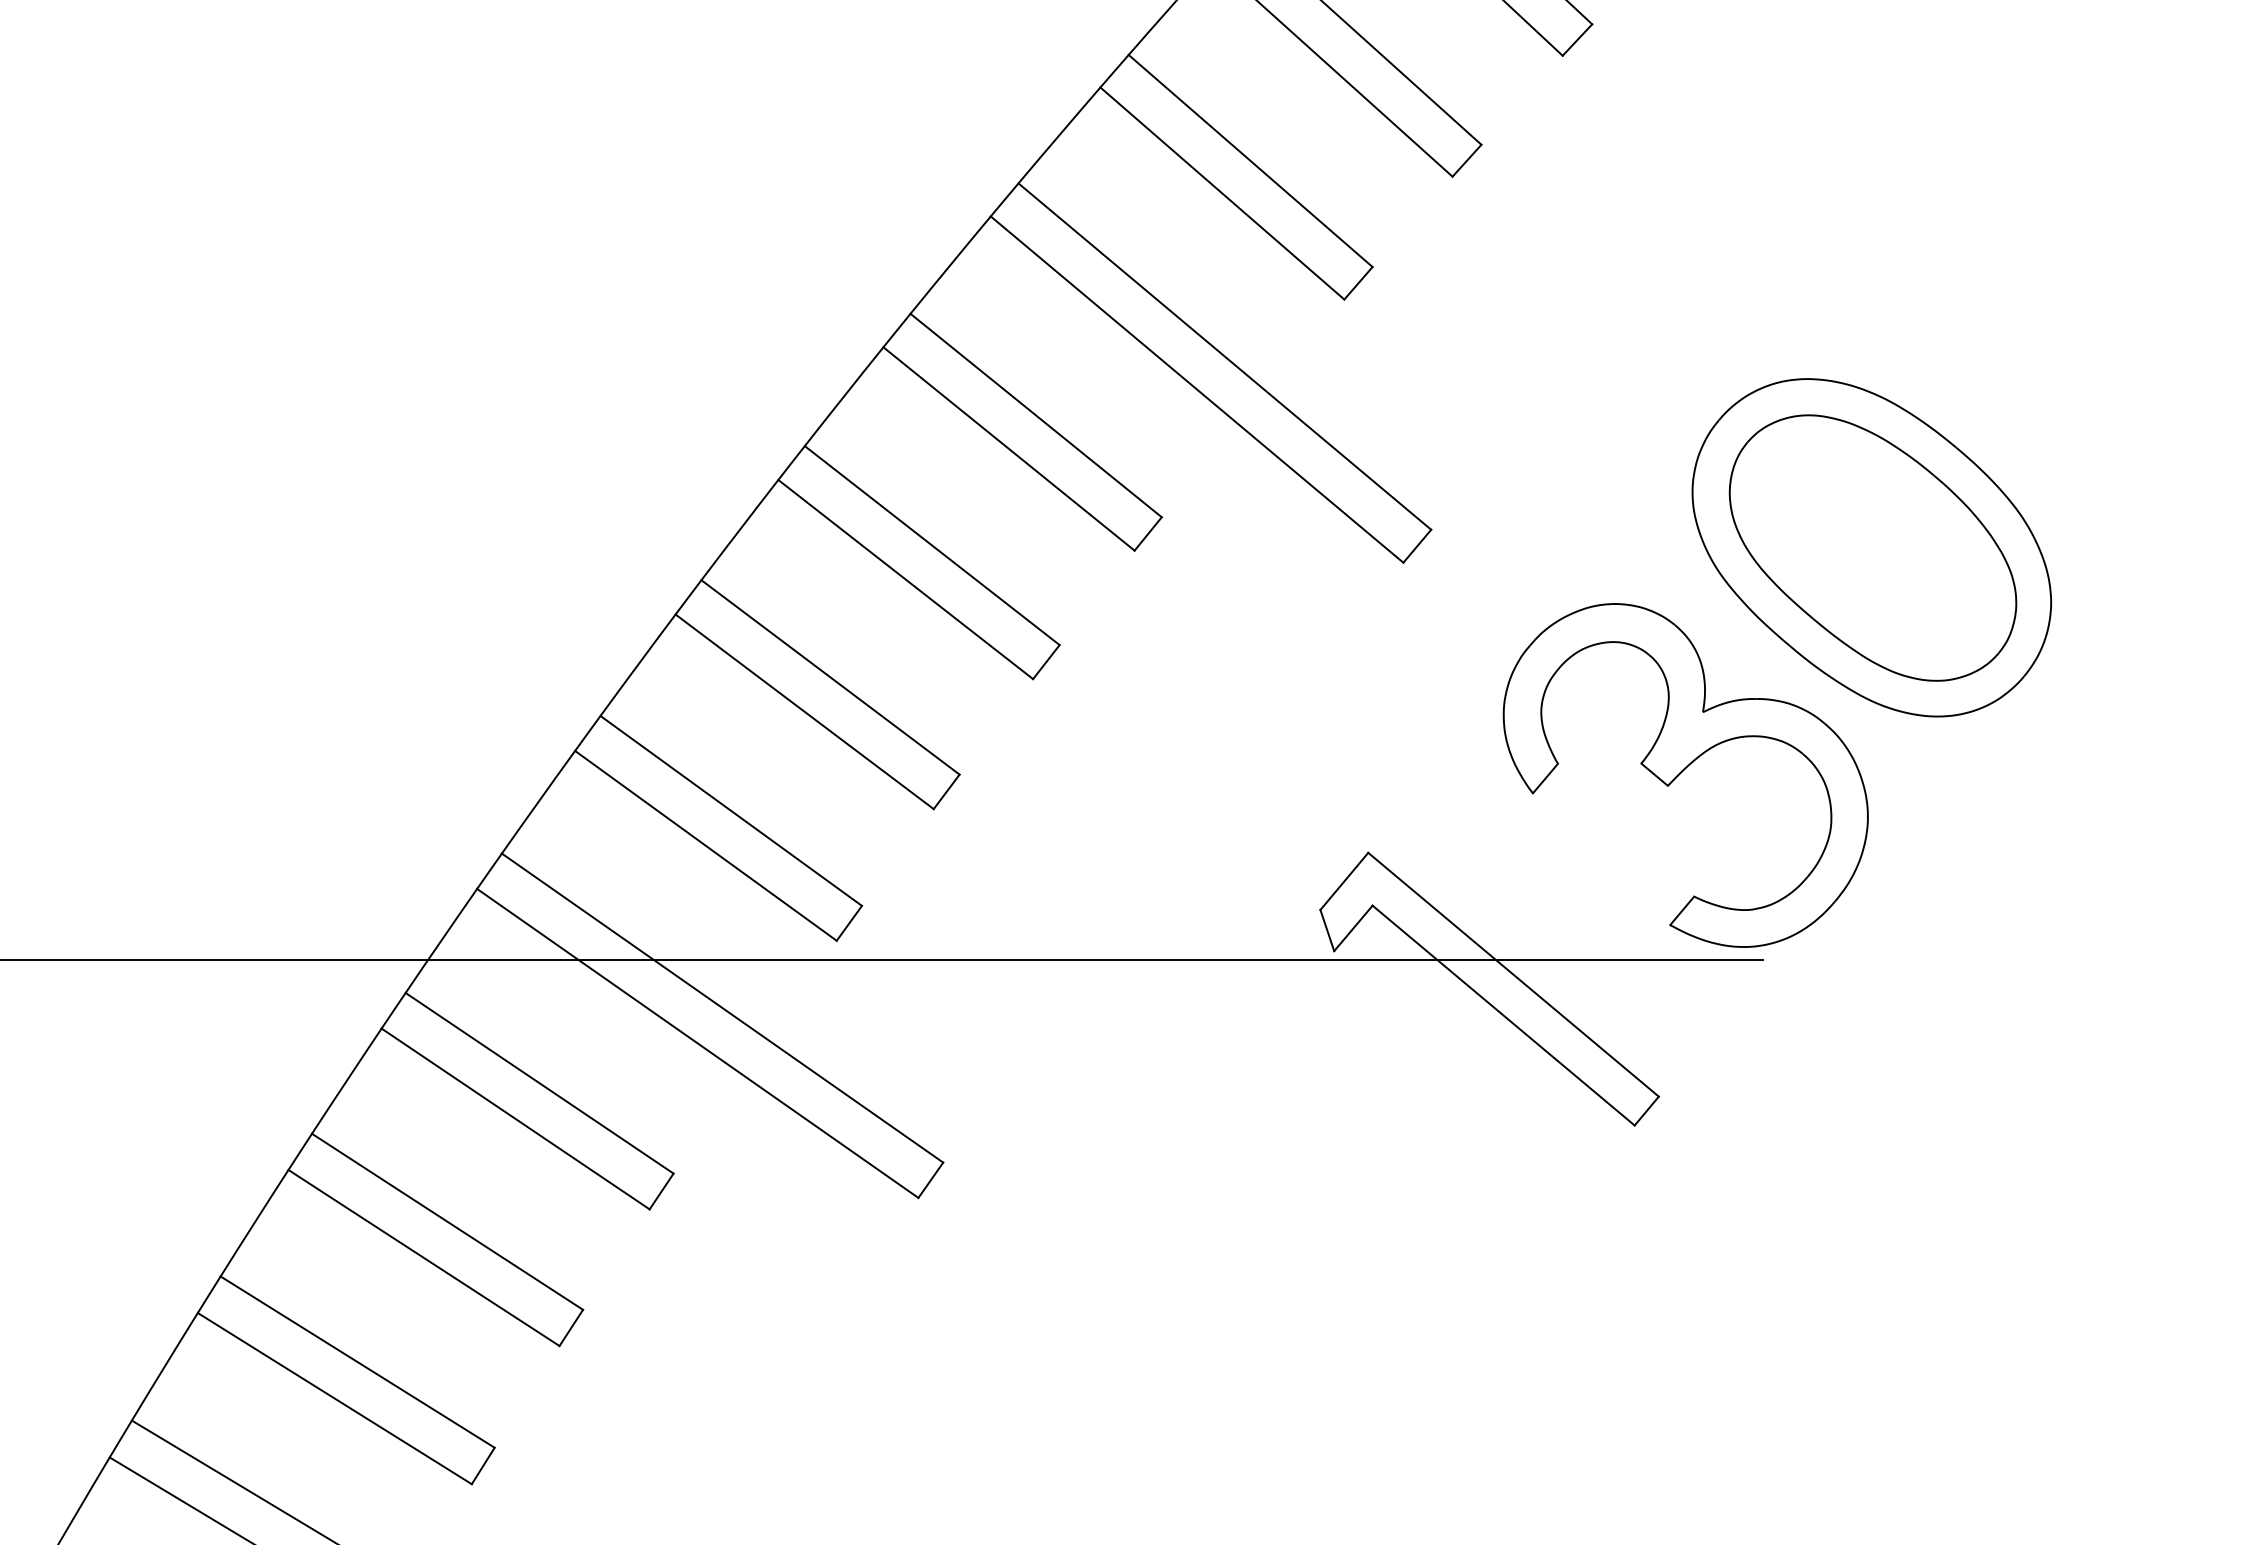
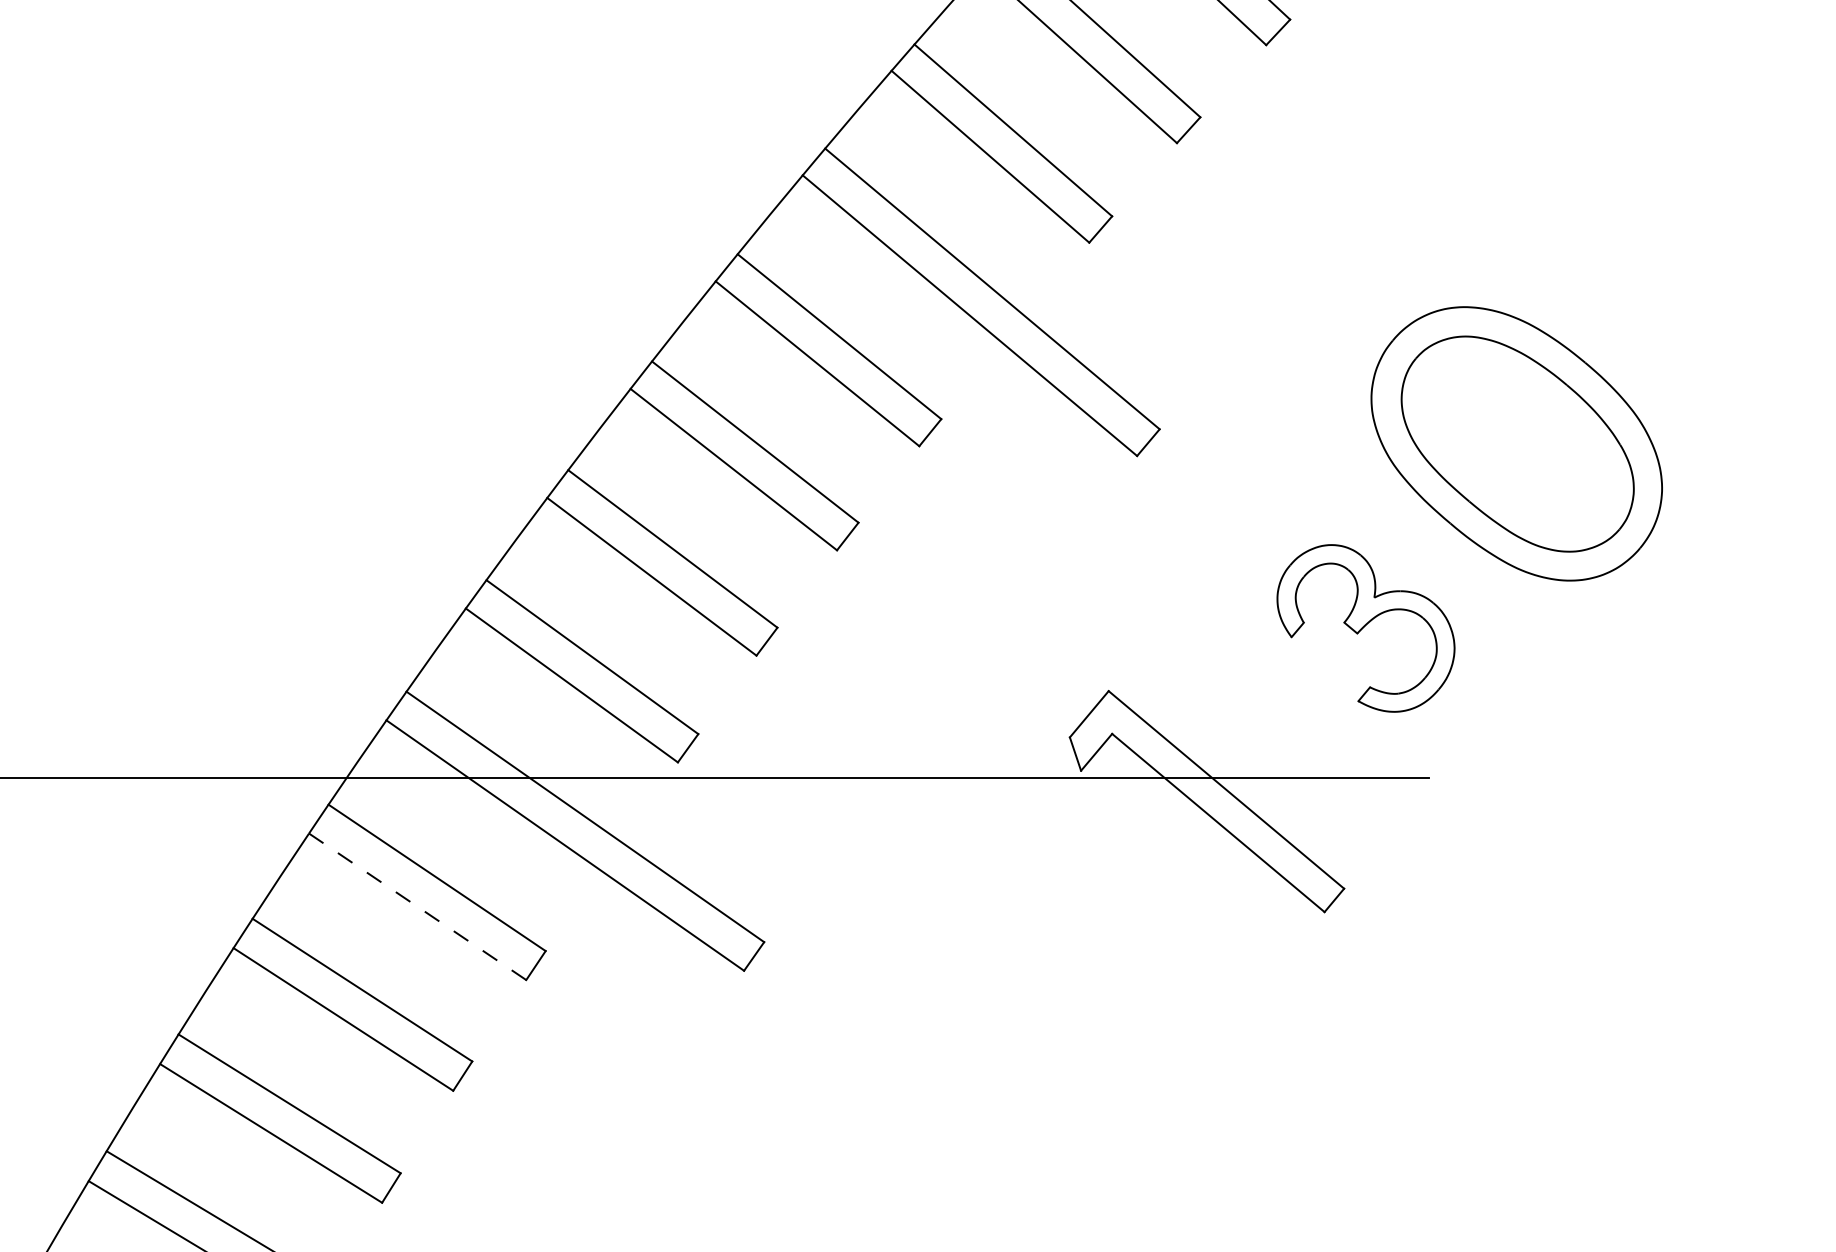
part: (1685, 775) -> (1365, 628), size x0.6
line: (516, 1119) -> (418, 907), solid -> dashed

